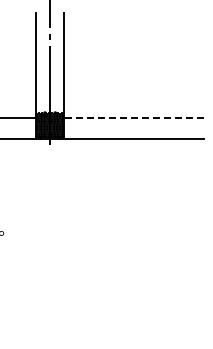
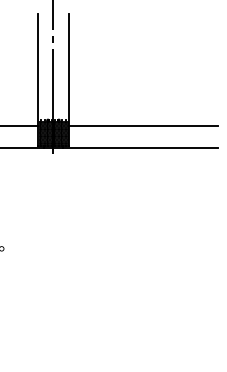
line: (134, 118) -> (143, 126), dashed -> solid

